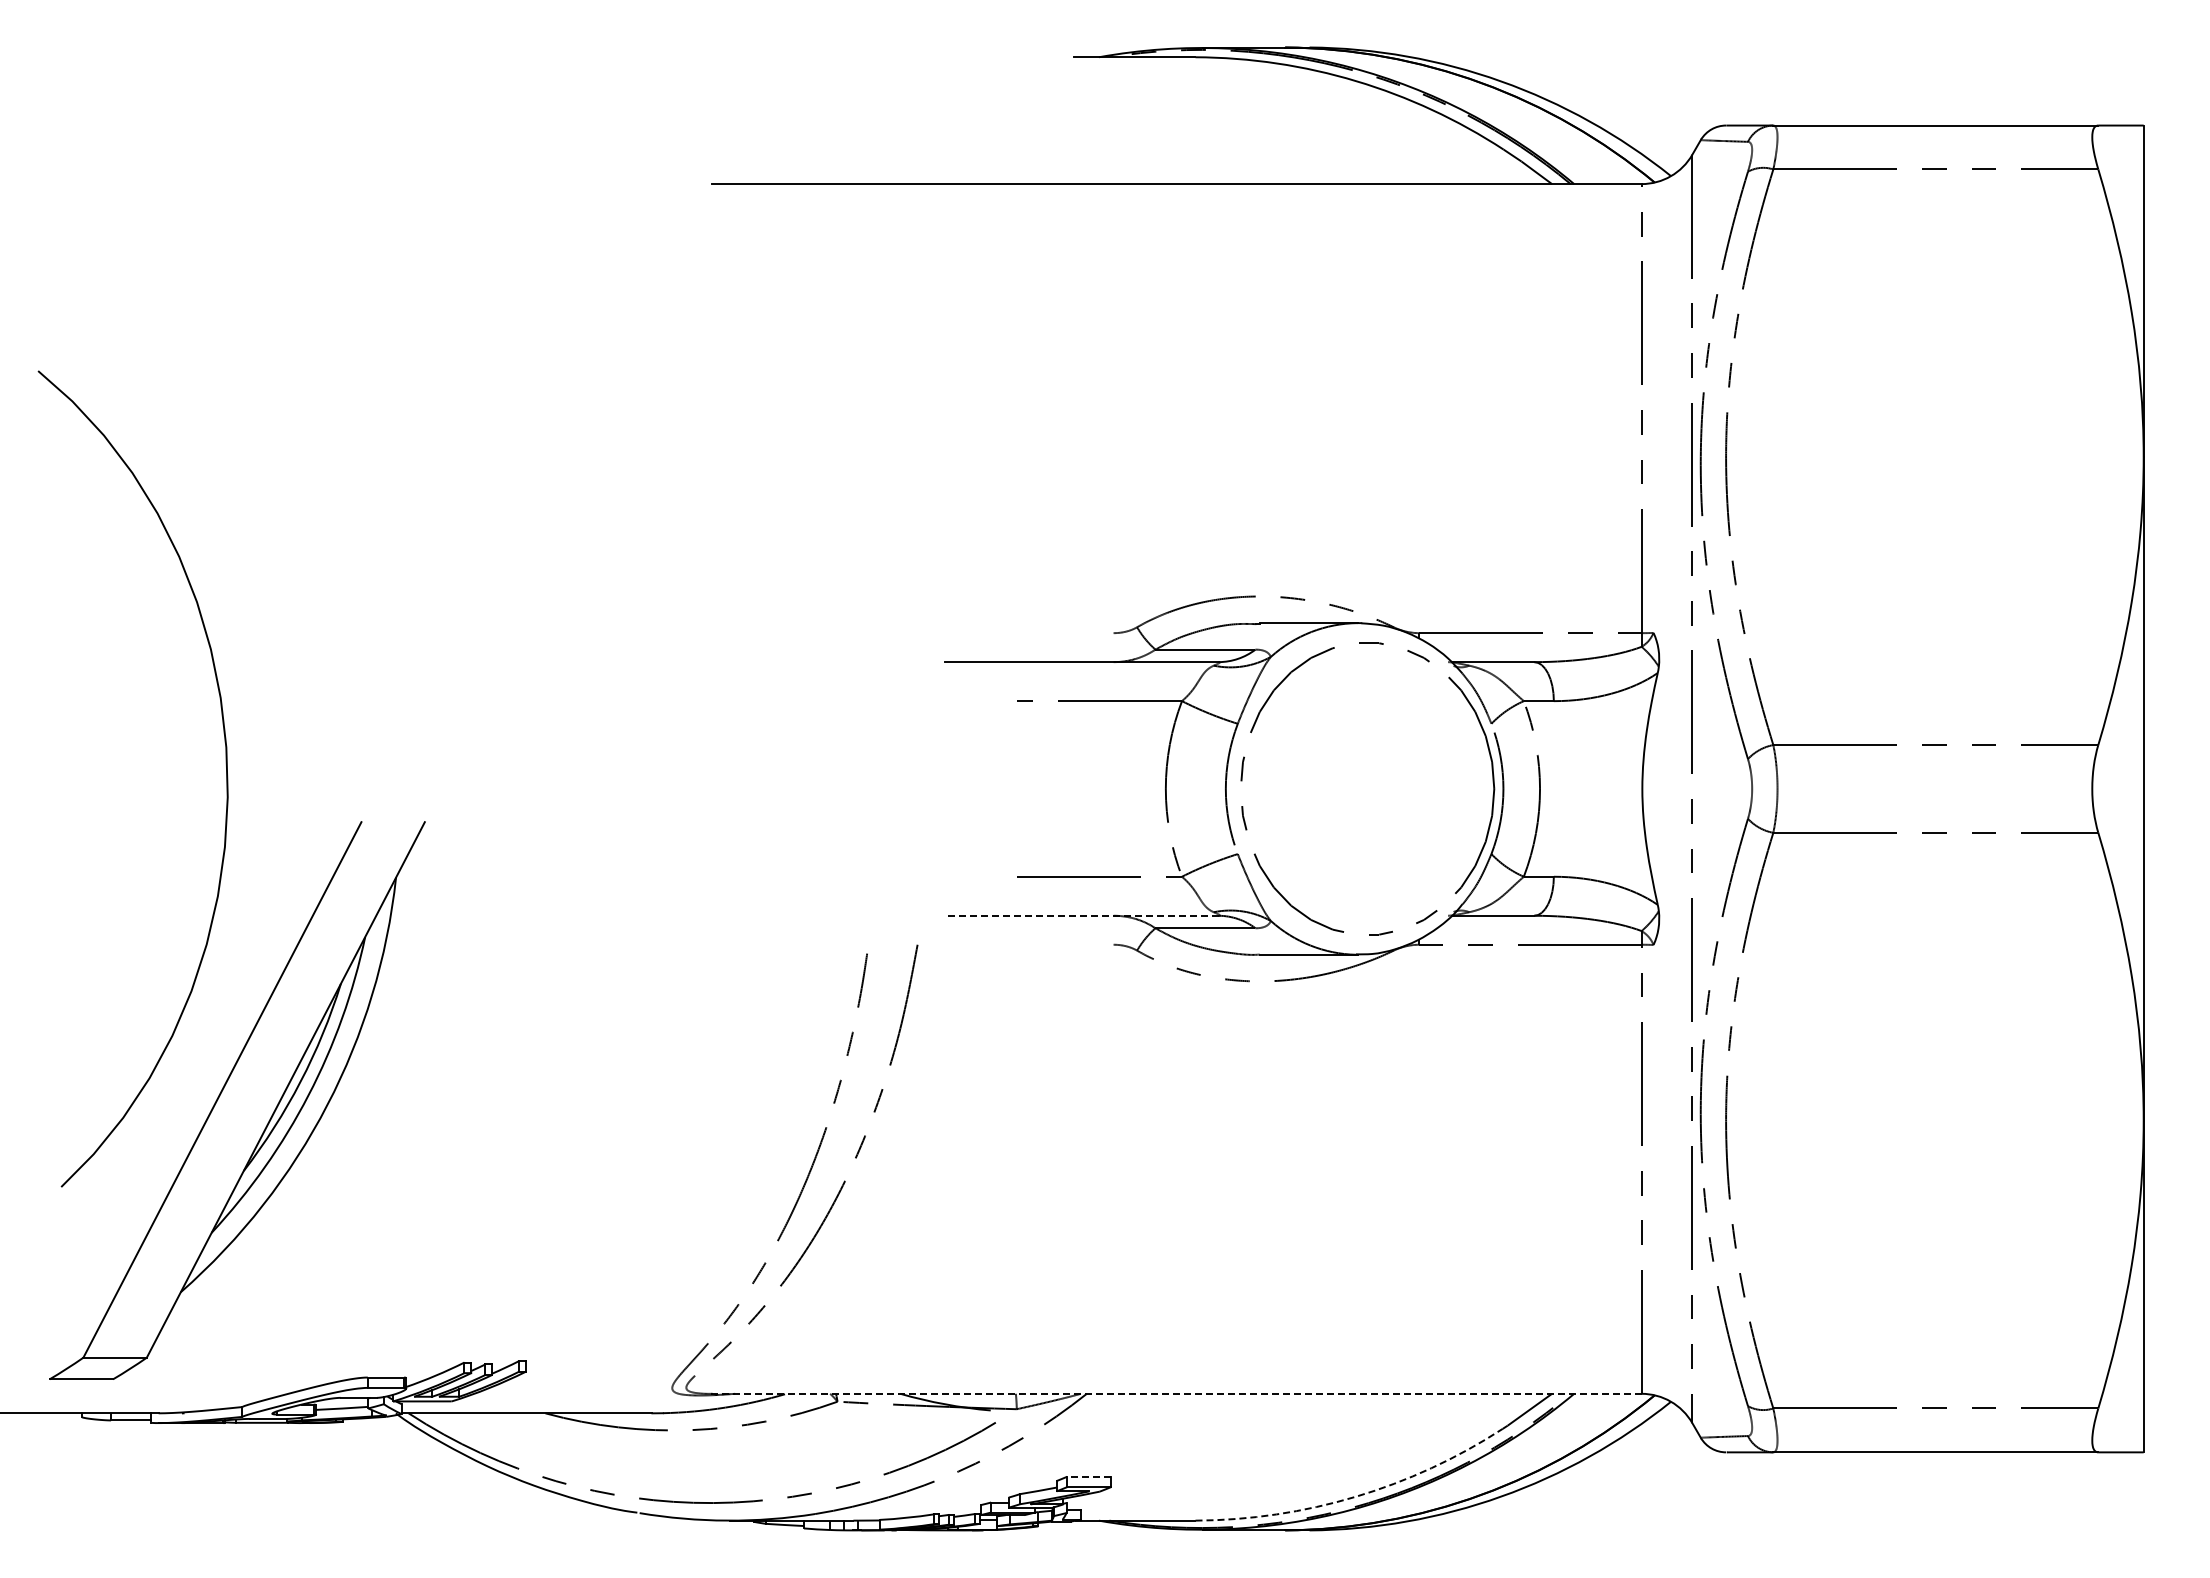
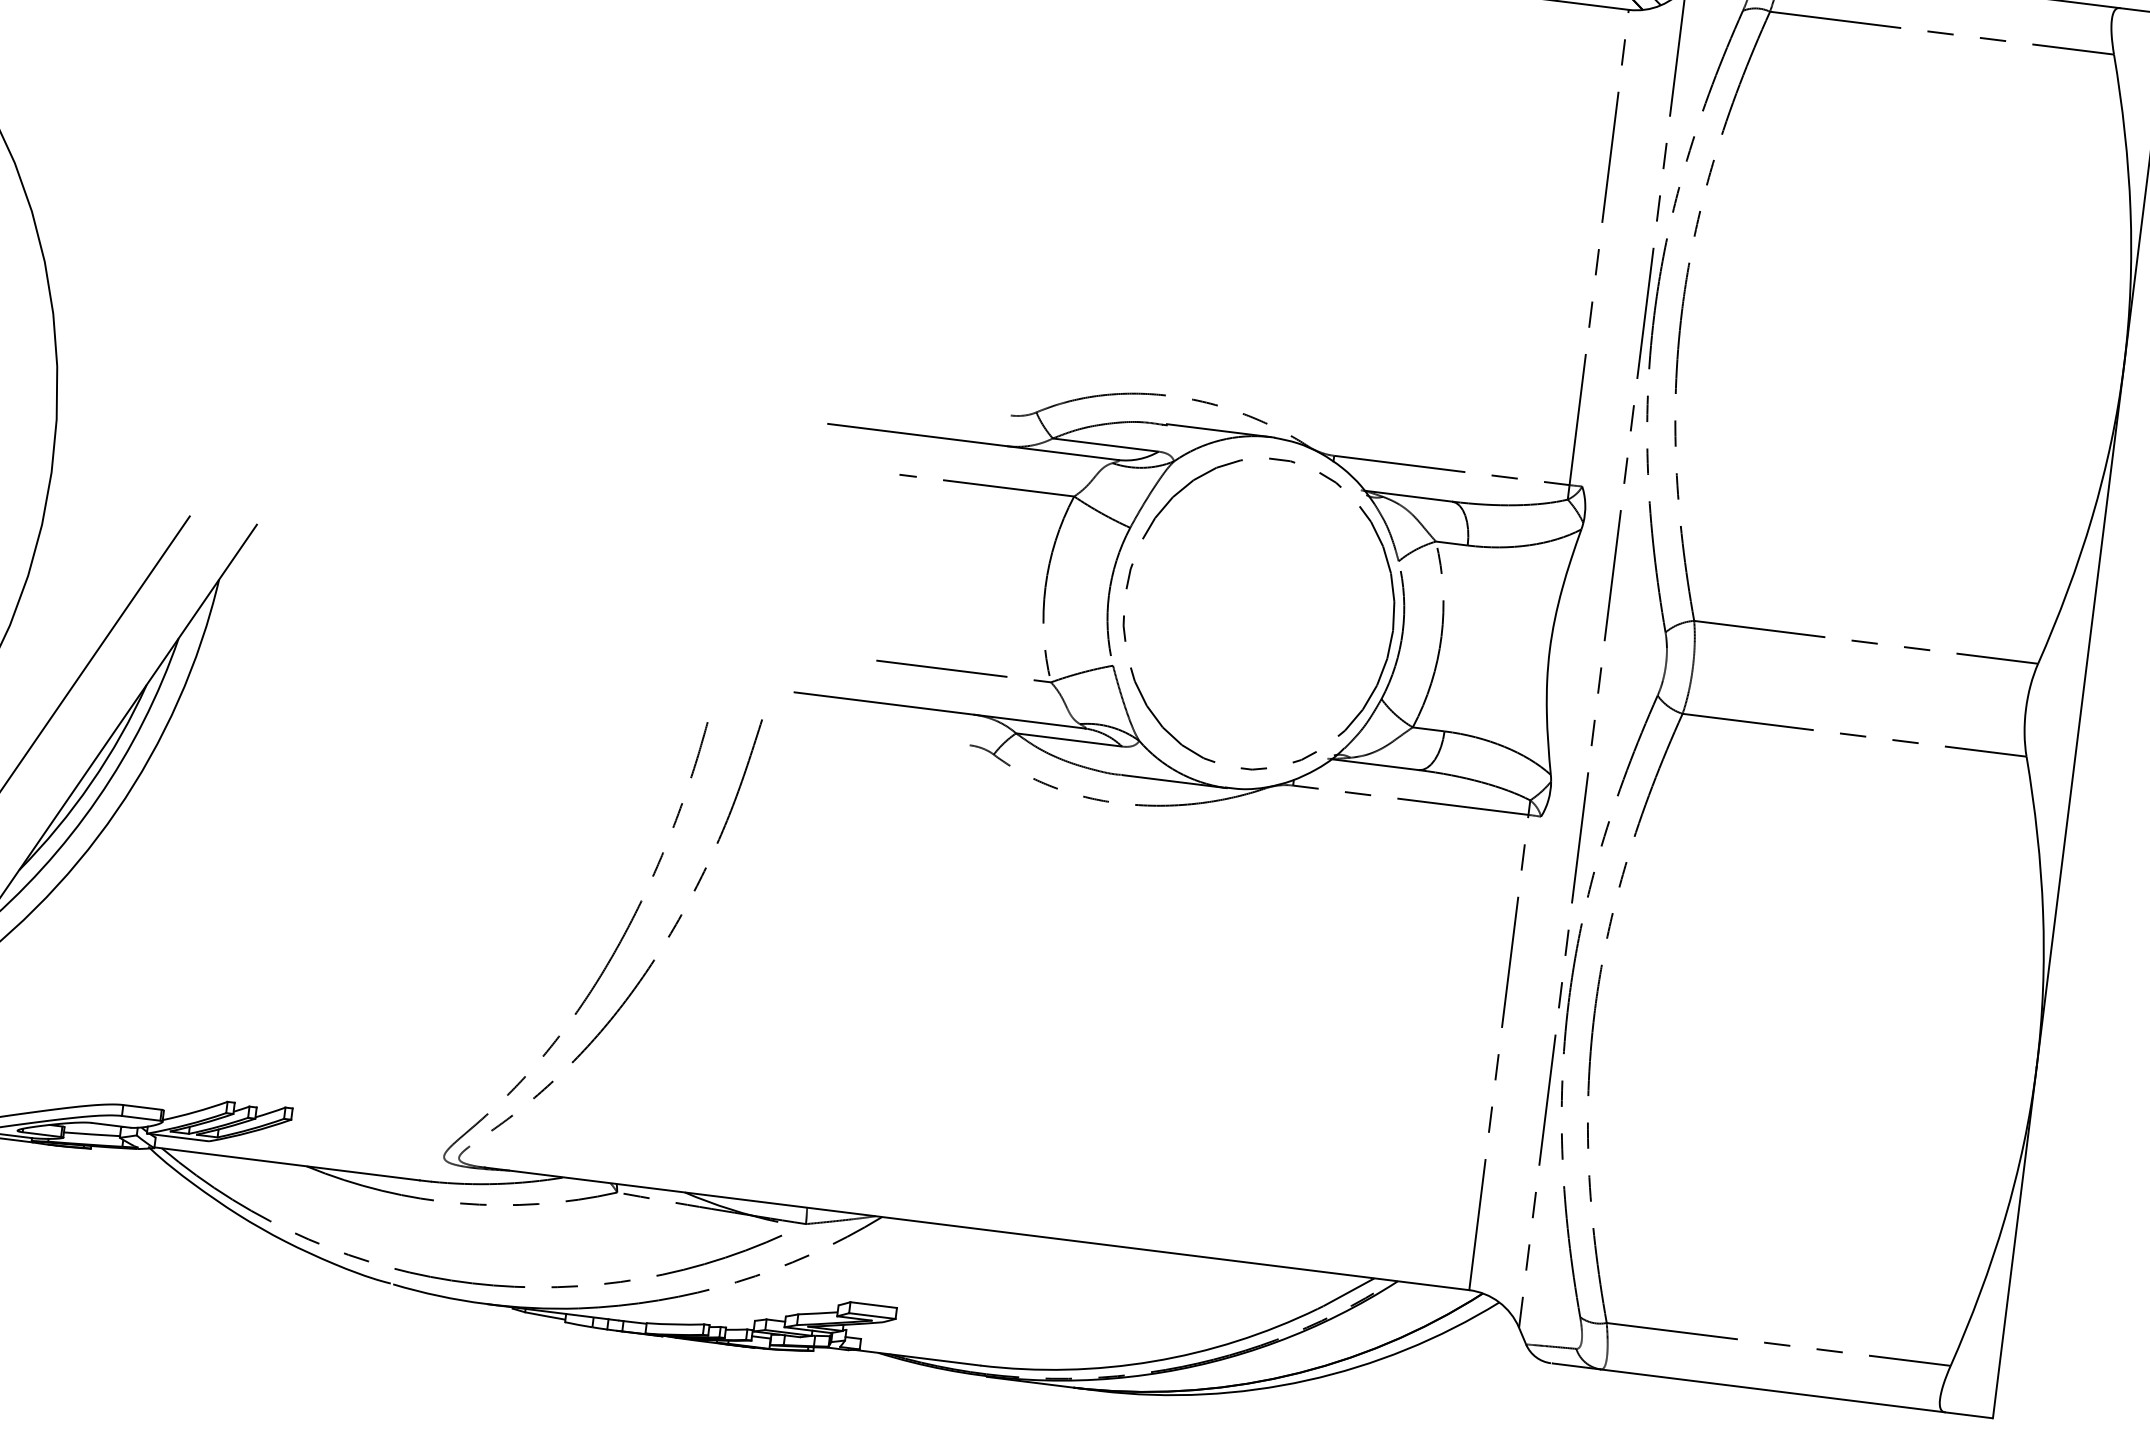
line: (1081, 915) -> (939, 710), dashed -> solid
line: (1177, 1393) -> (978, 1228), dashed -> solid
line: (1089, 1476) -> (874, 1304), dashed -> solid
arc: (1355, 1496) -> (1152, 1361), dashed -> solid

